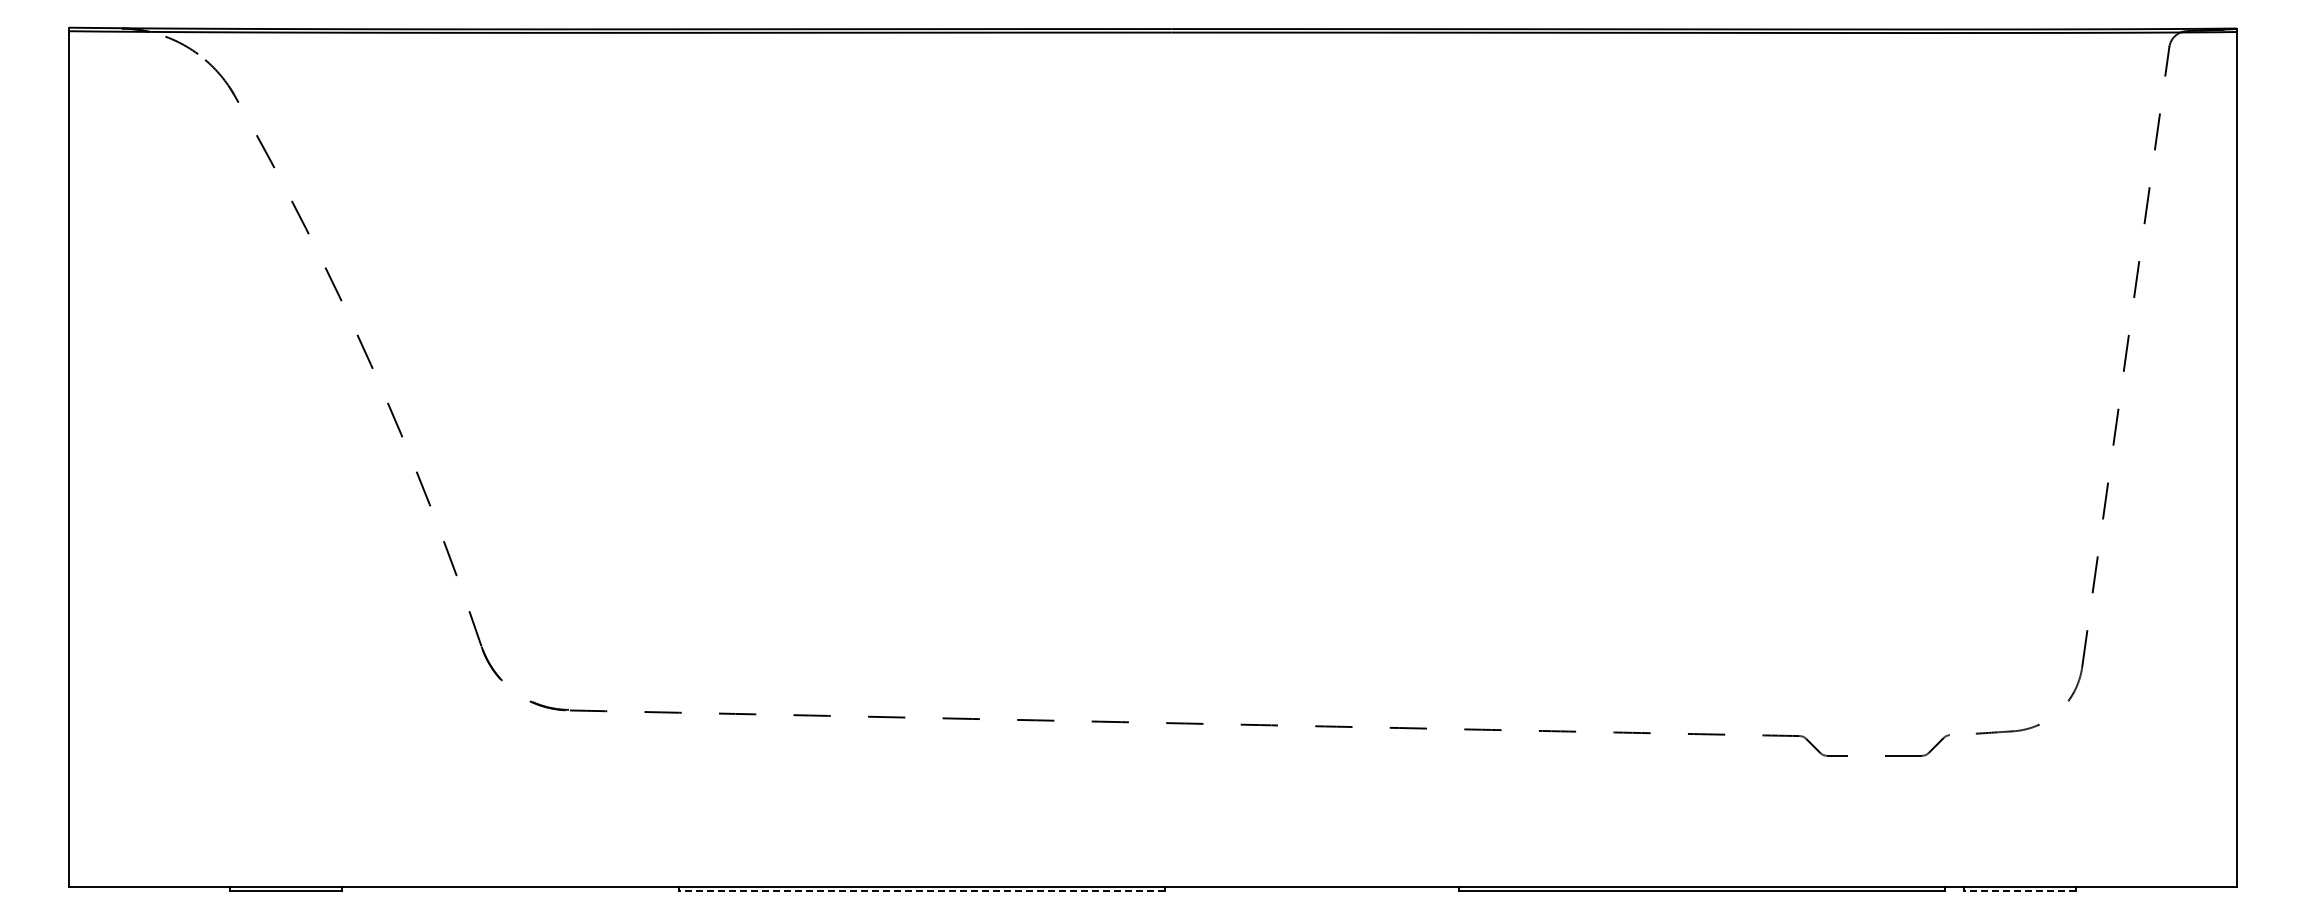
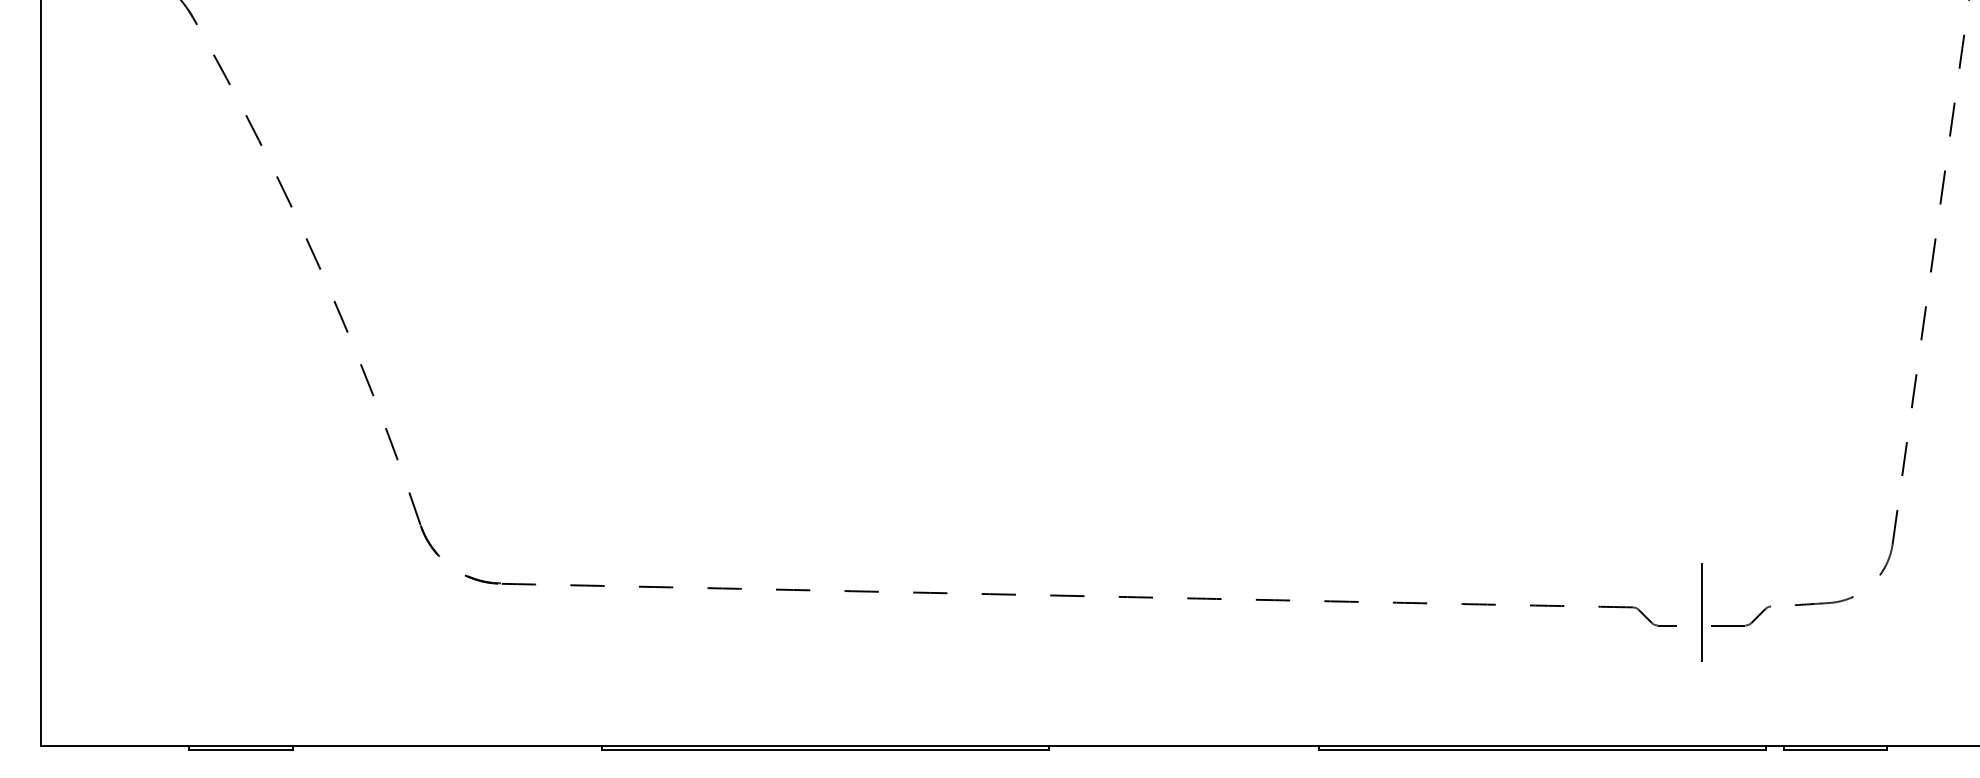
line: (1874, 741) -> (1701, 612), added
line: (921, 891) -> (825, 750), dashed -> solid
line: (2019, 891) -> (1834, 750), dashed -> solid

